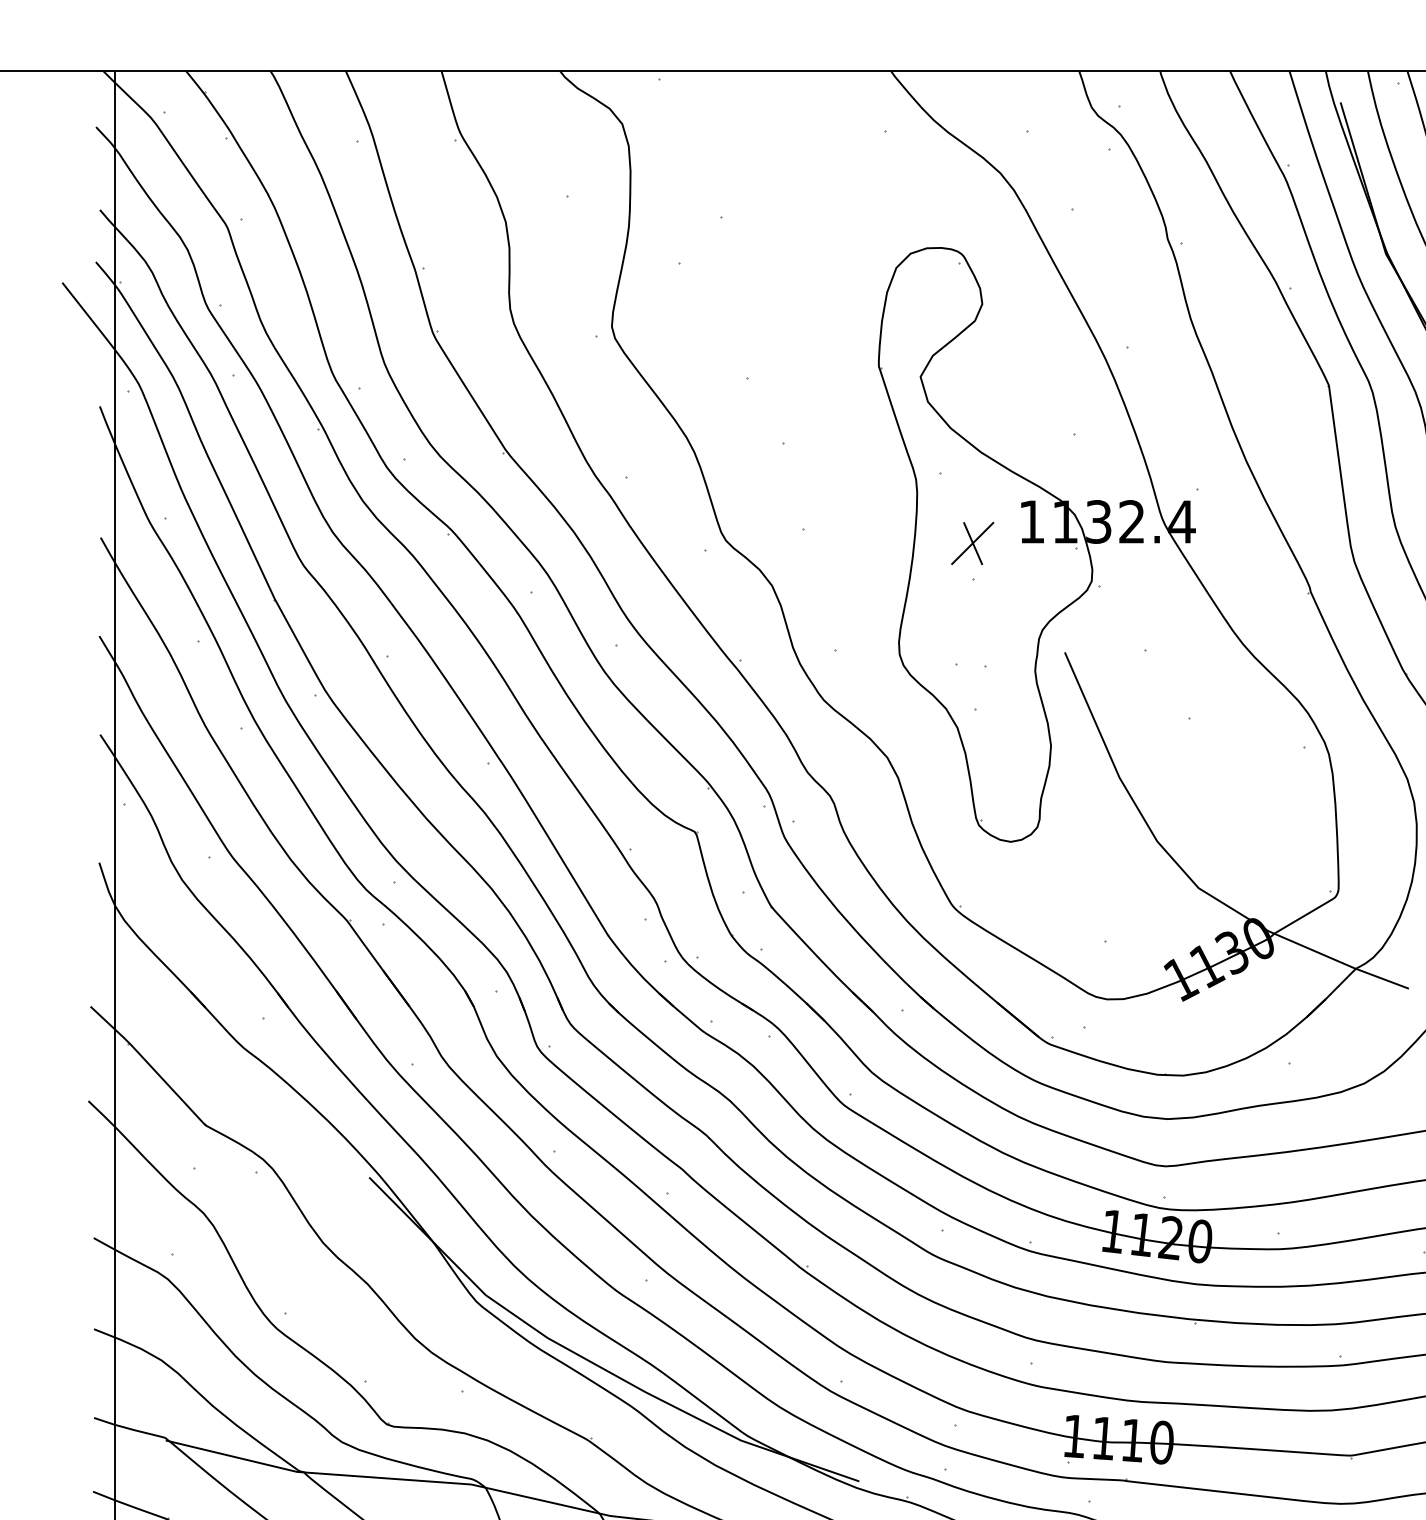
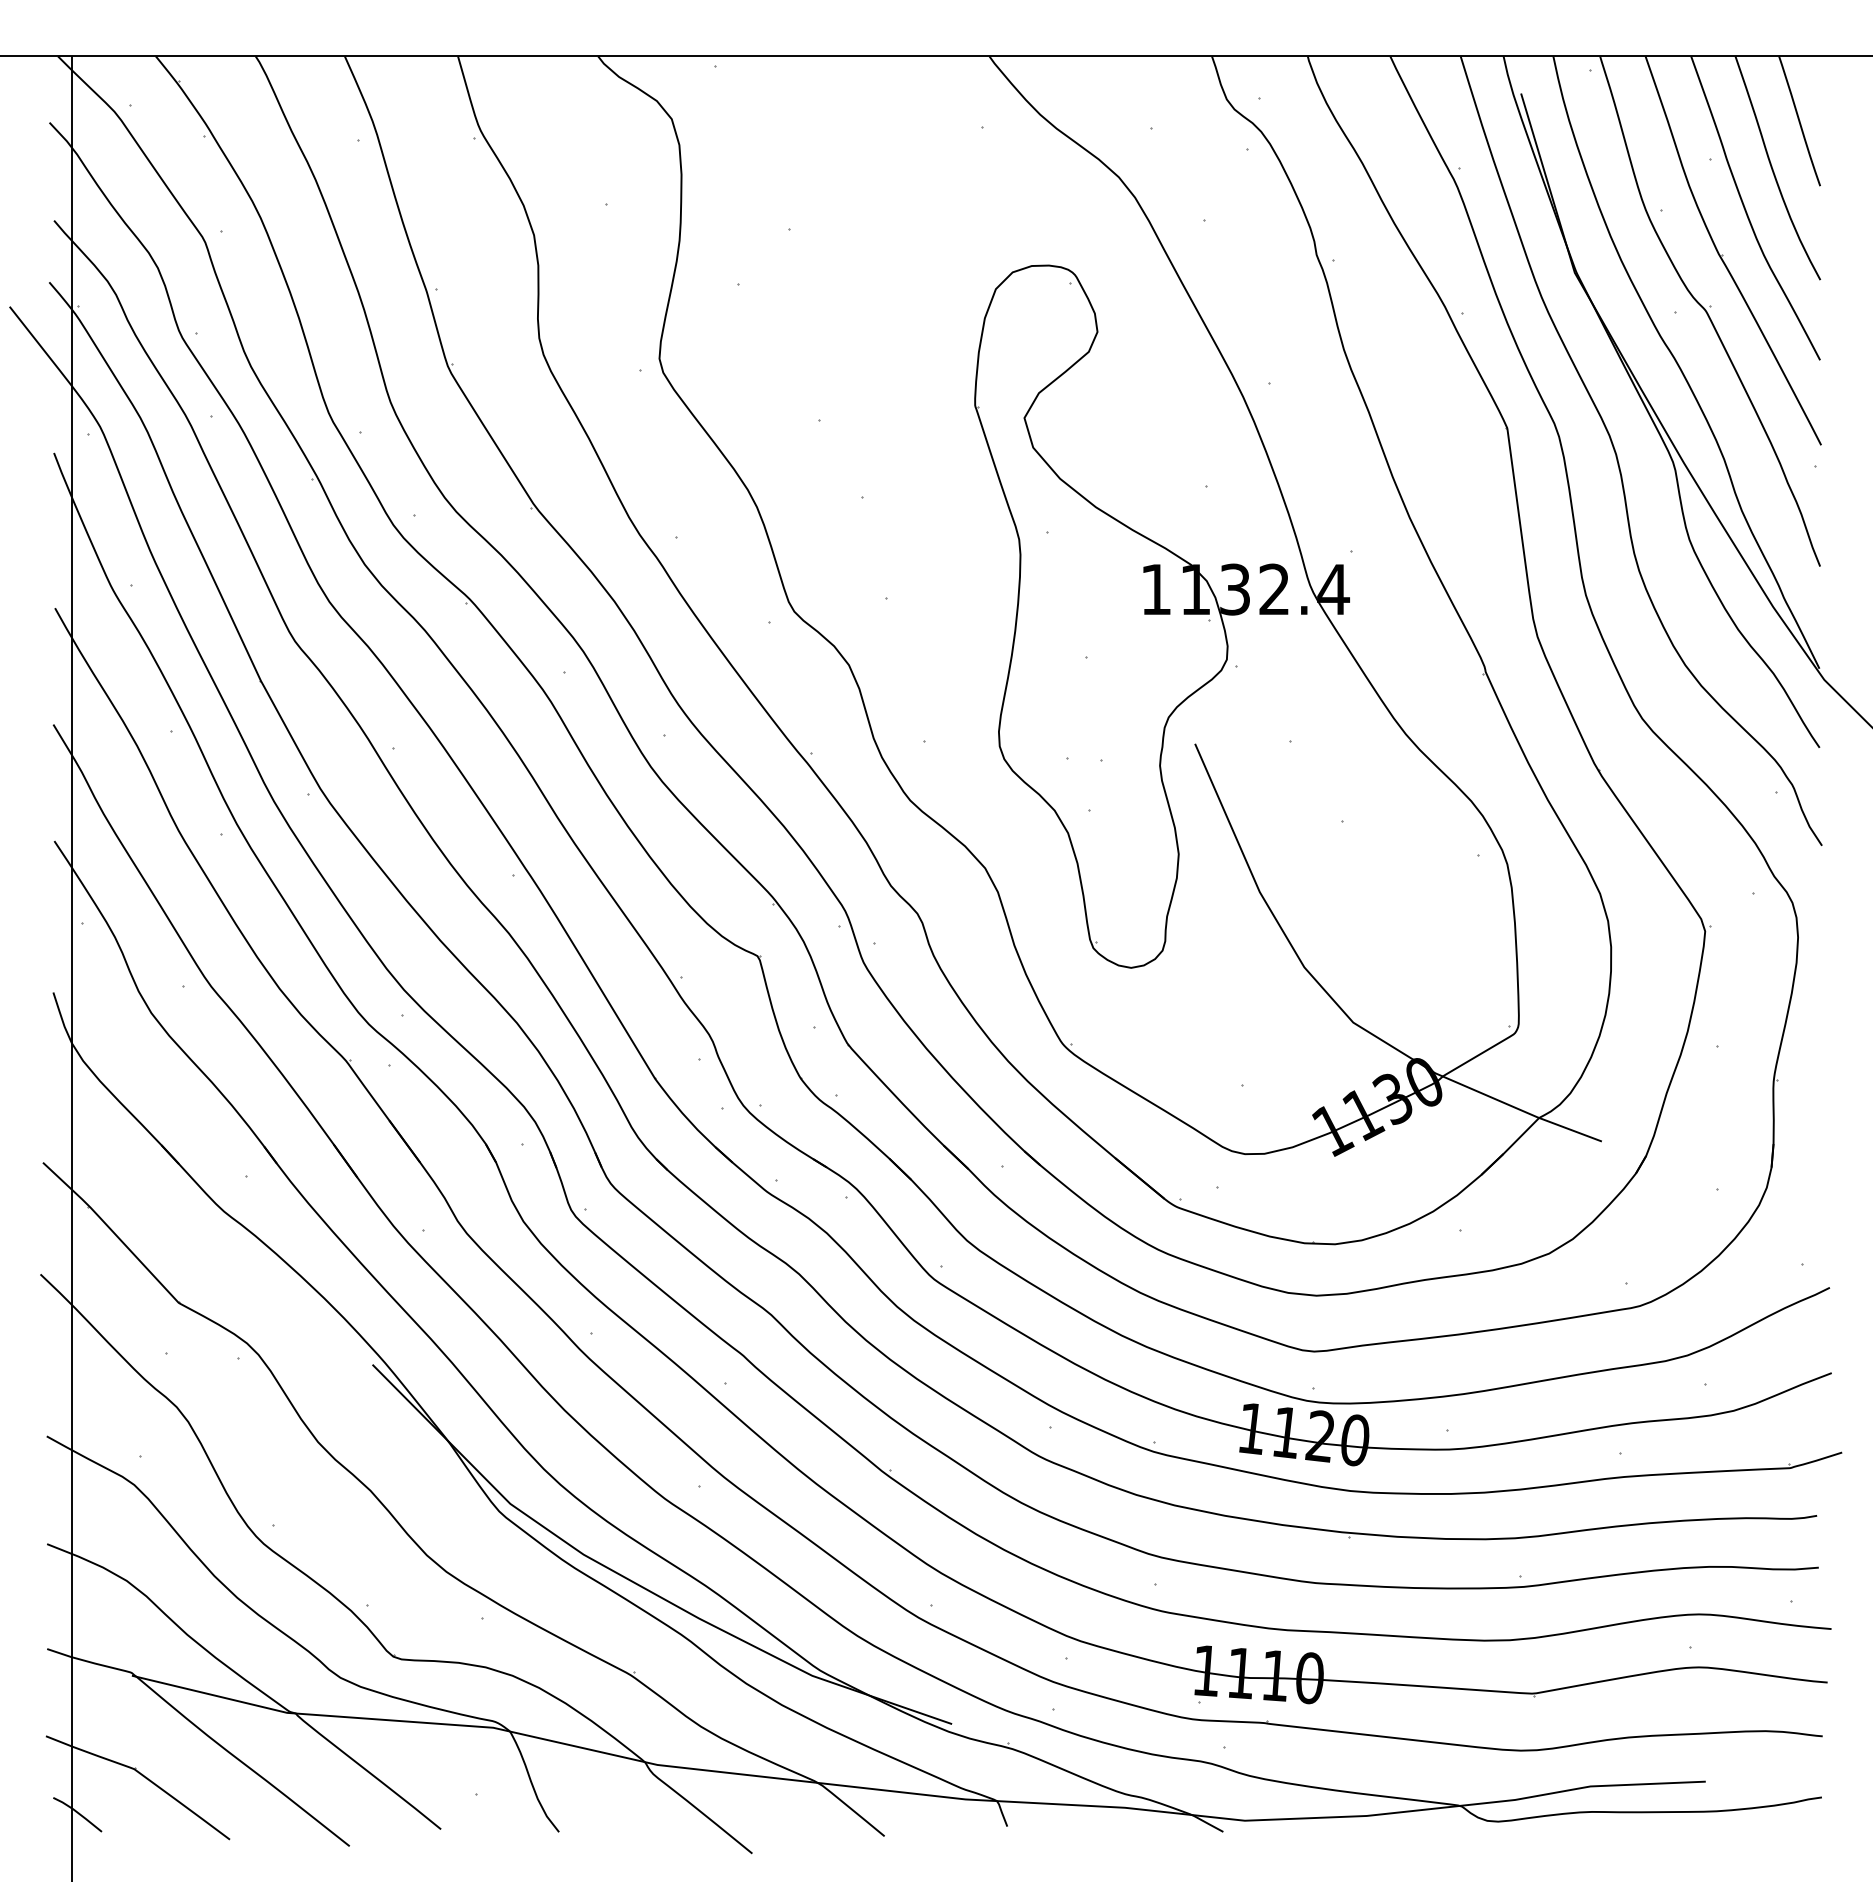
part: (972, 543) -> (1085, 614), removed

